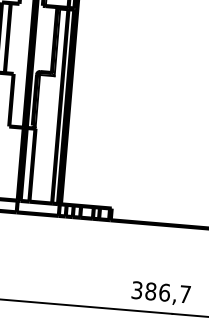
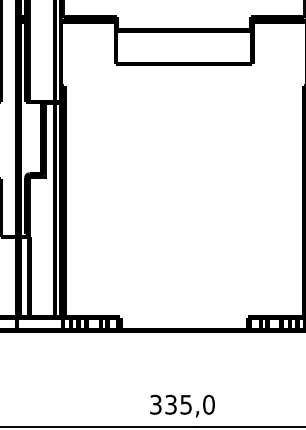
text: (167, 292) -> (189, 404), 386,7 -> 335,0

